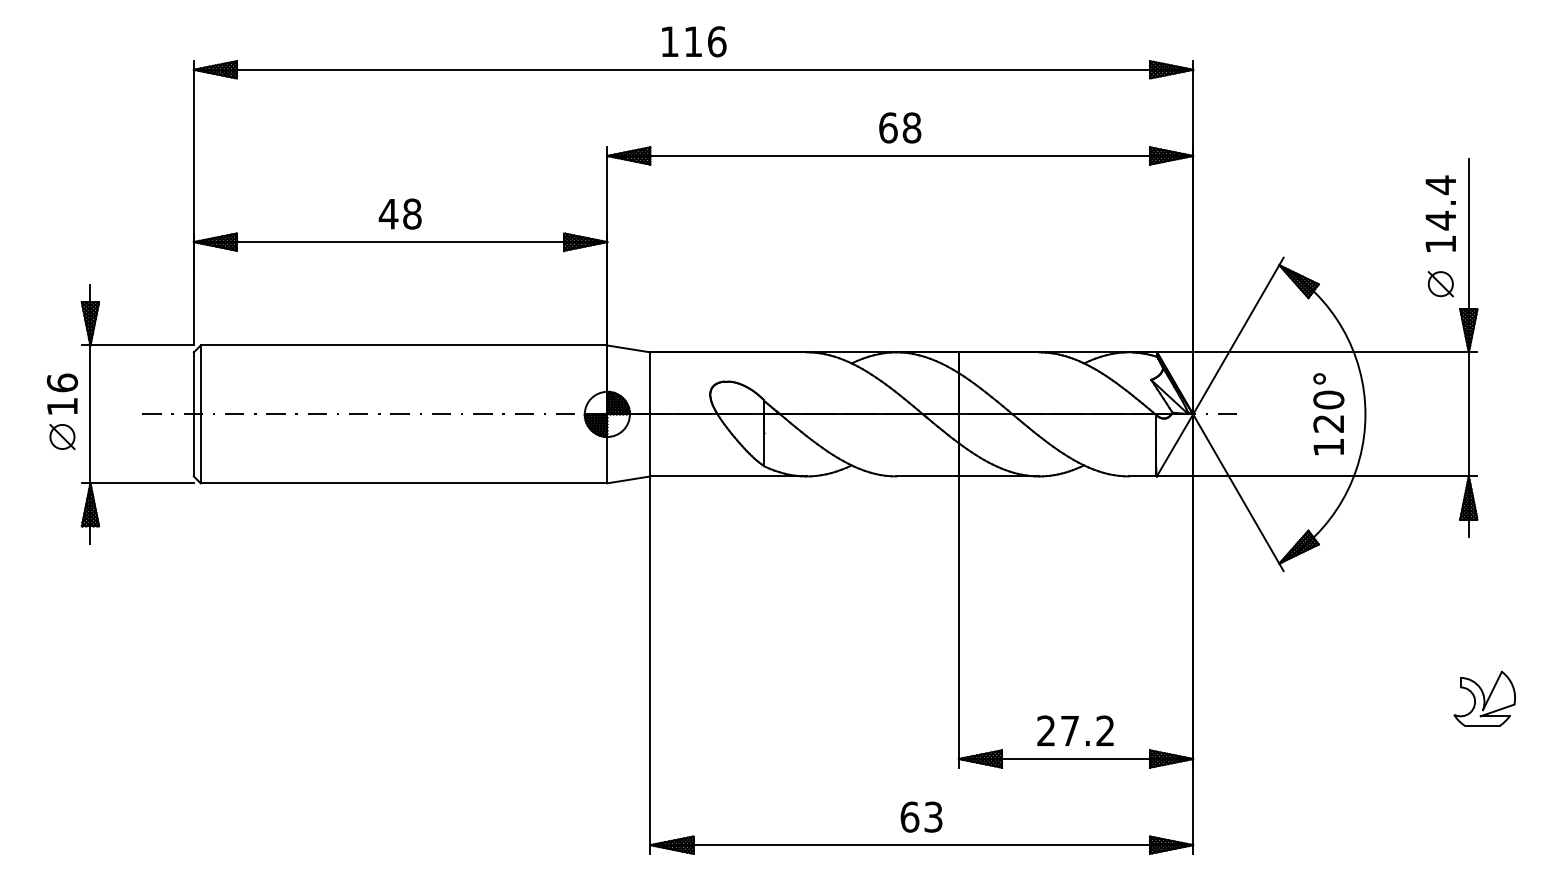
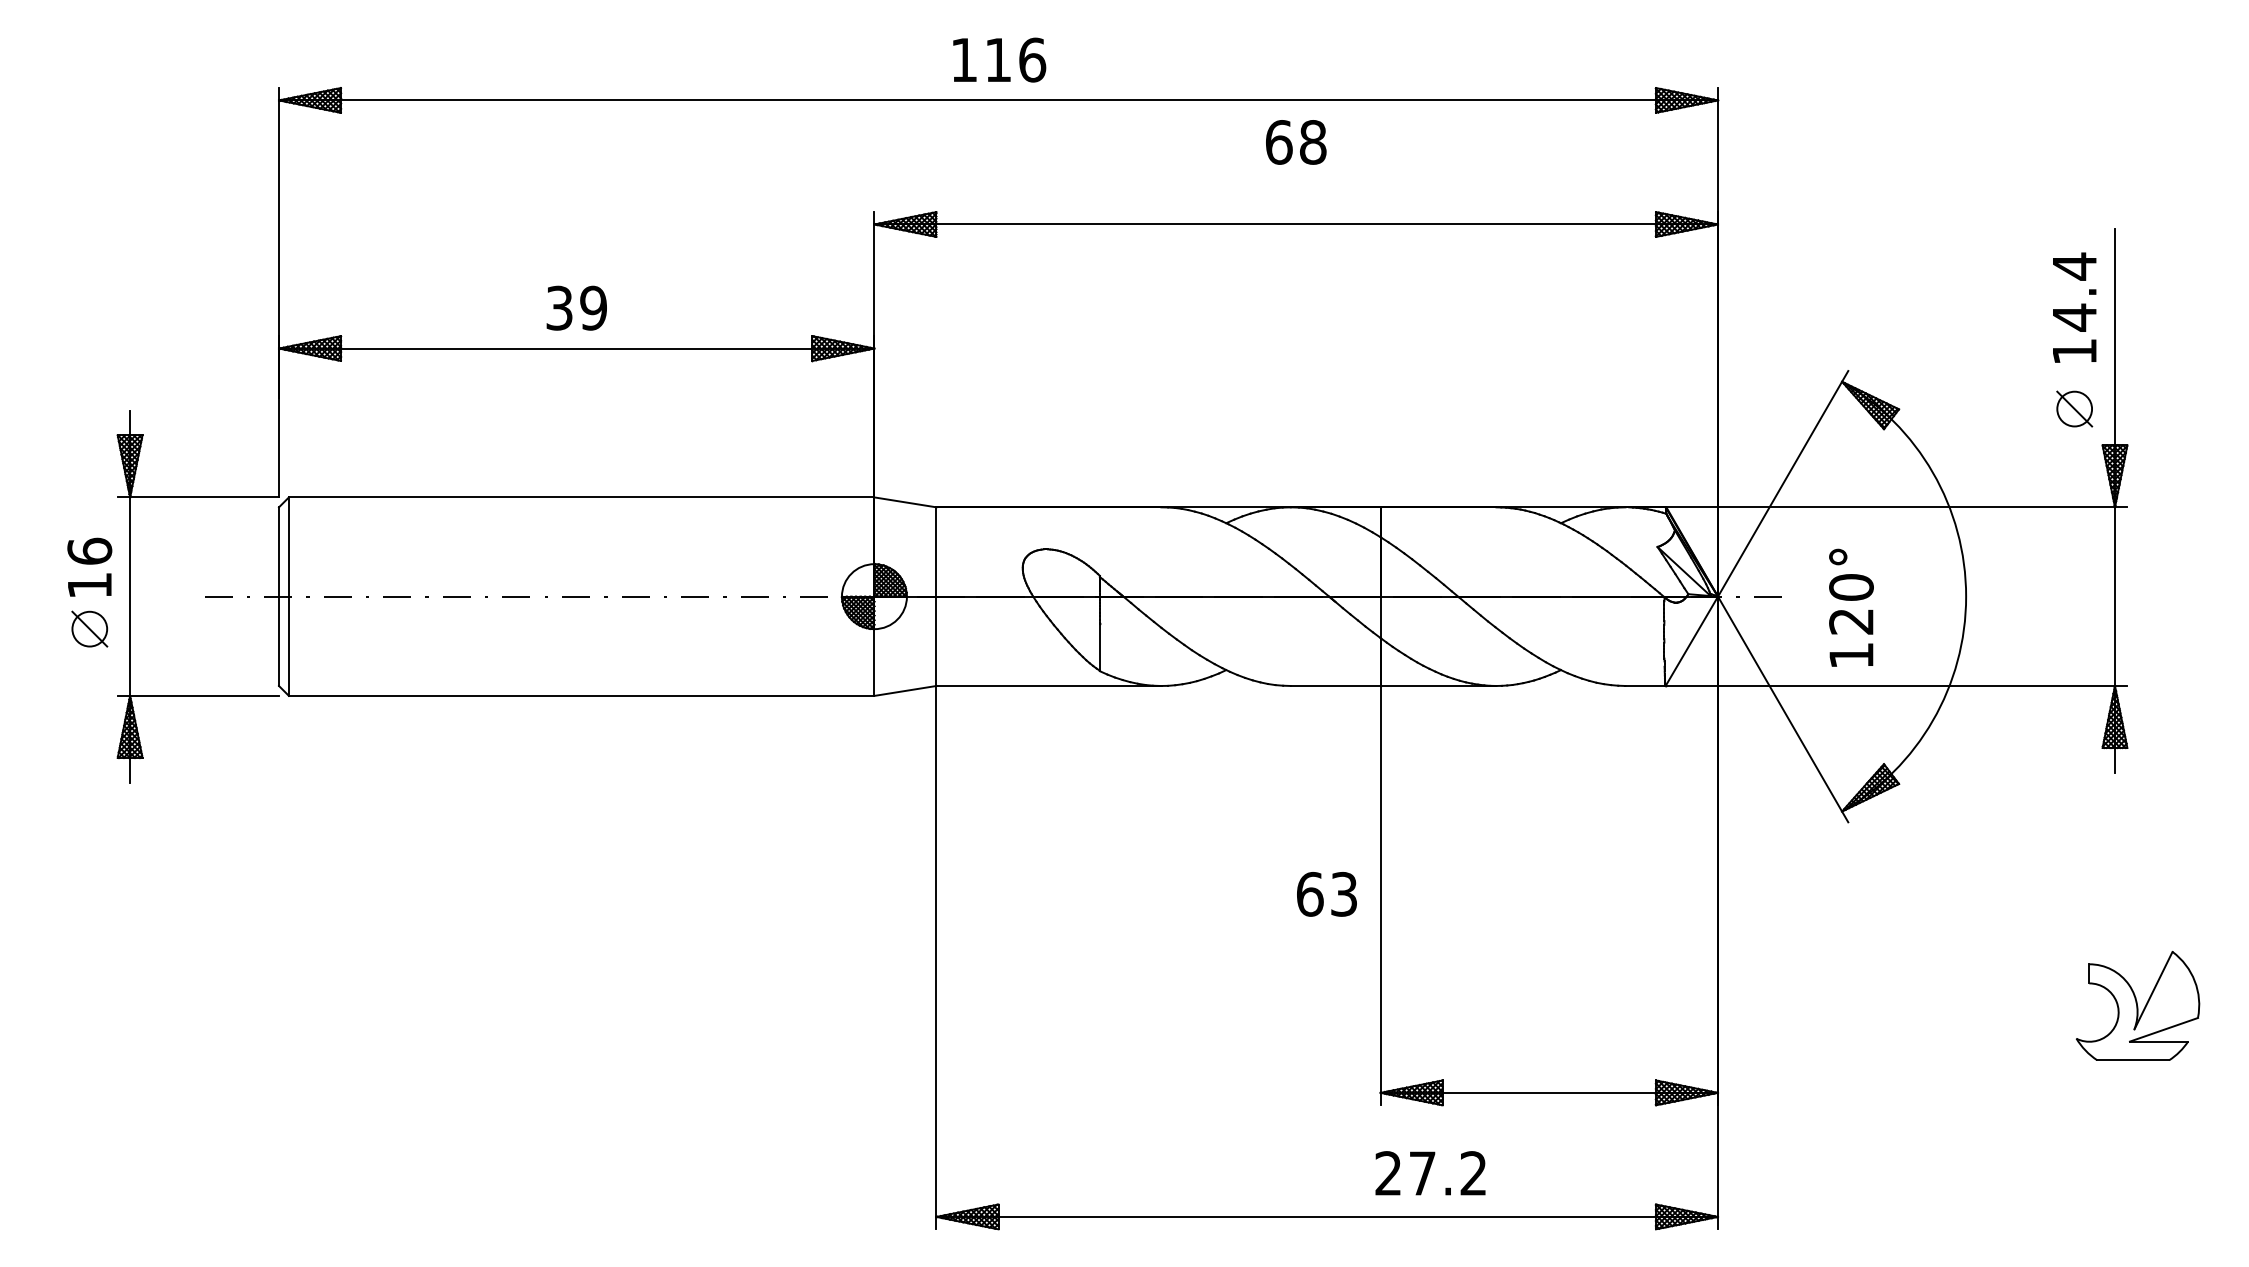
text: (900, 127) -> (1296, 141), moved
text: (399, 213) -> (575, 307), 48 -> 39
text: (1328, 414) -> (1850, 608), moved
part: (1484, 698) -> (2137, 1005), size x1.4
text: (1075, 730) -> (1430, 1172), moved
text: (921, 816) -> (1326, 893), moved

